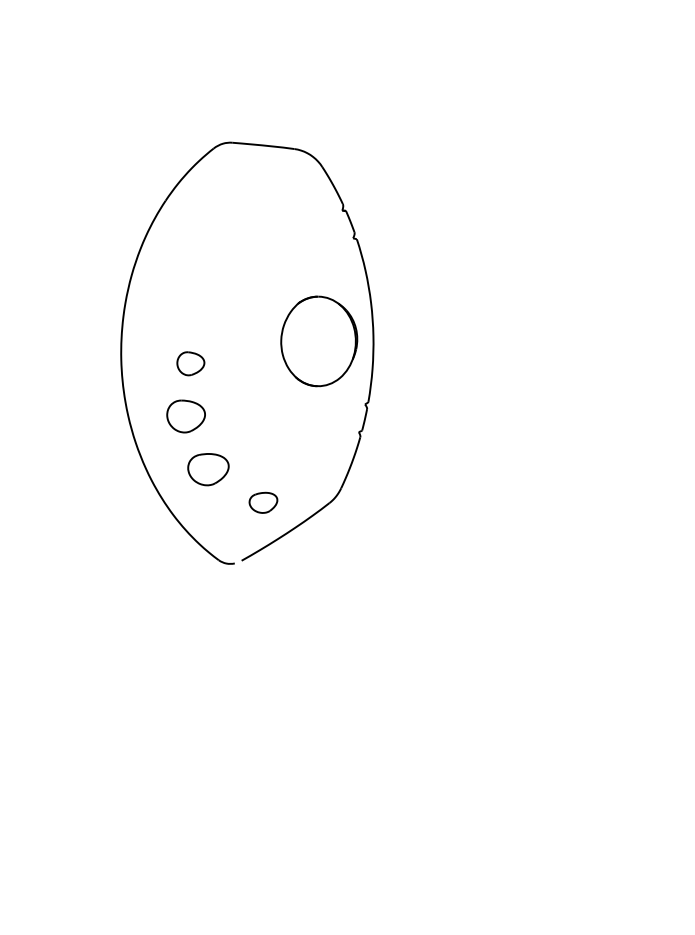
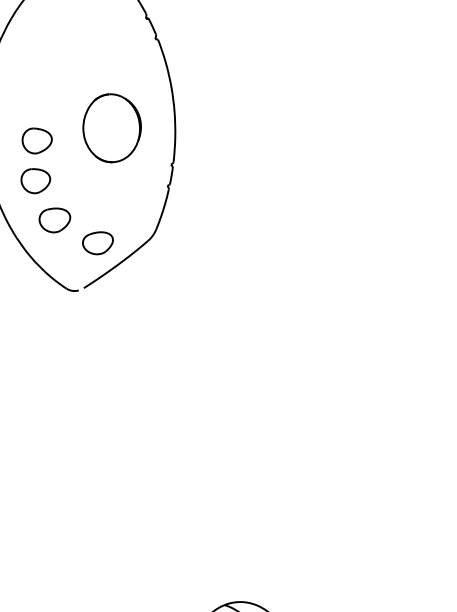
part: (319, 341) -> (112, 128), moved
part: (190, 363) -> (37, 140), size x1.43
part: (263, 502) -> (98, 243), size x1.43

